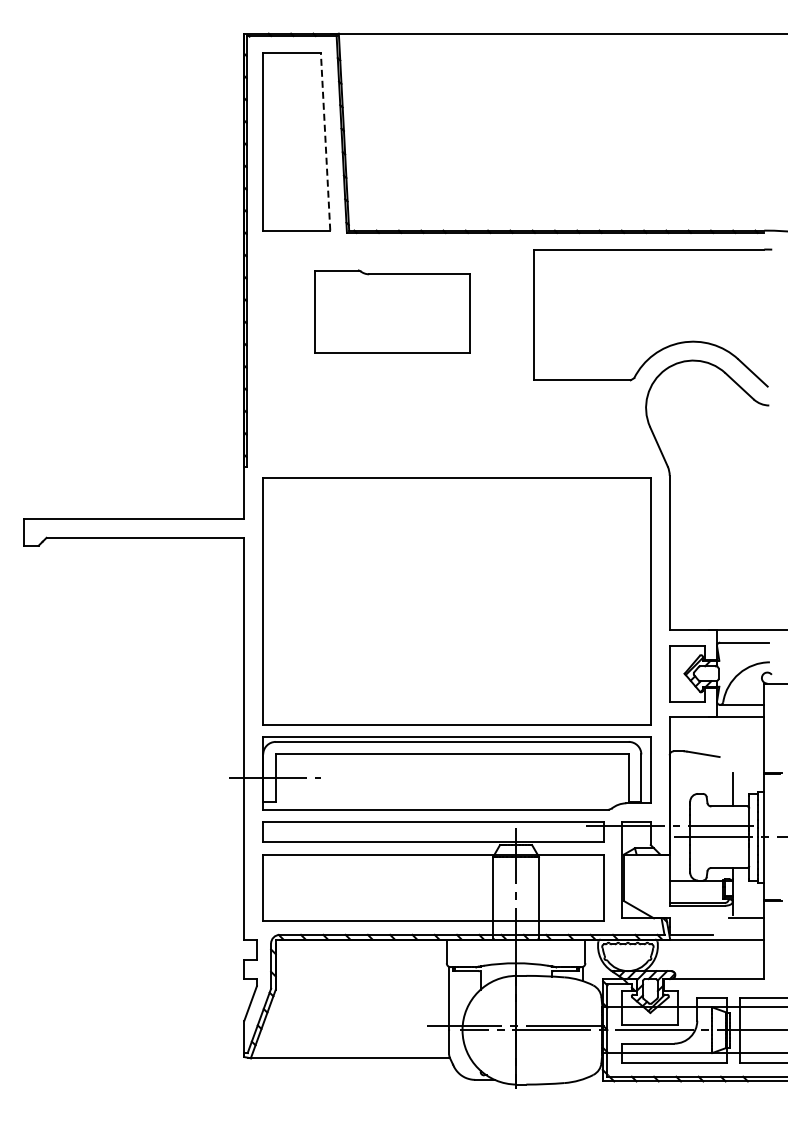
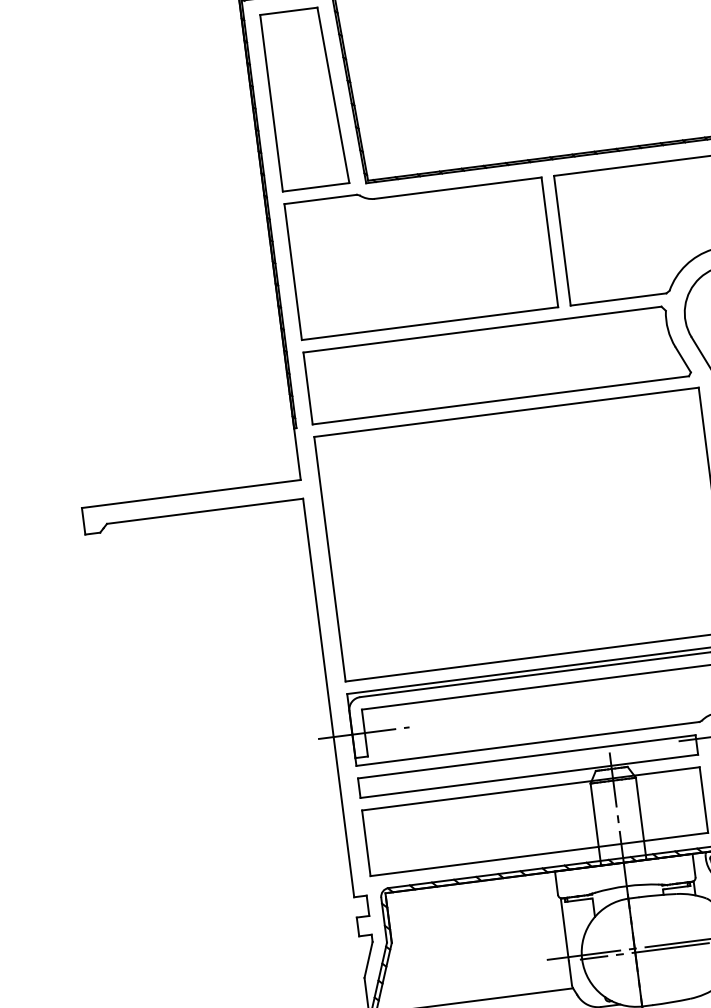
line: (325, 141) -> (333, 95), dashed -> solid
part: (392, 311) -> (421, 255), size x1.67
part: (454, 428) -> (497, 363), added

